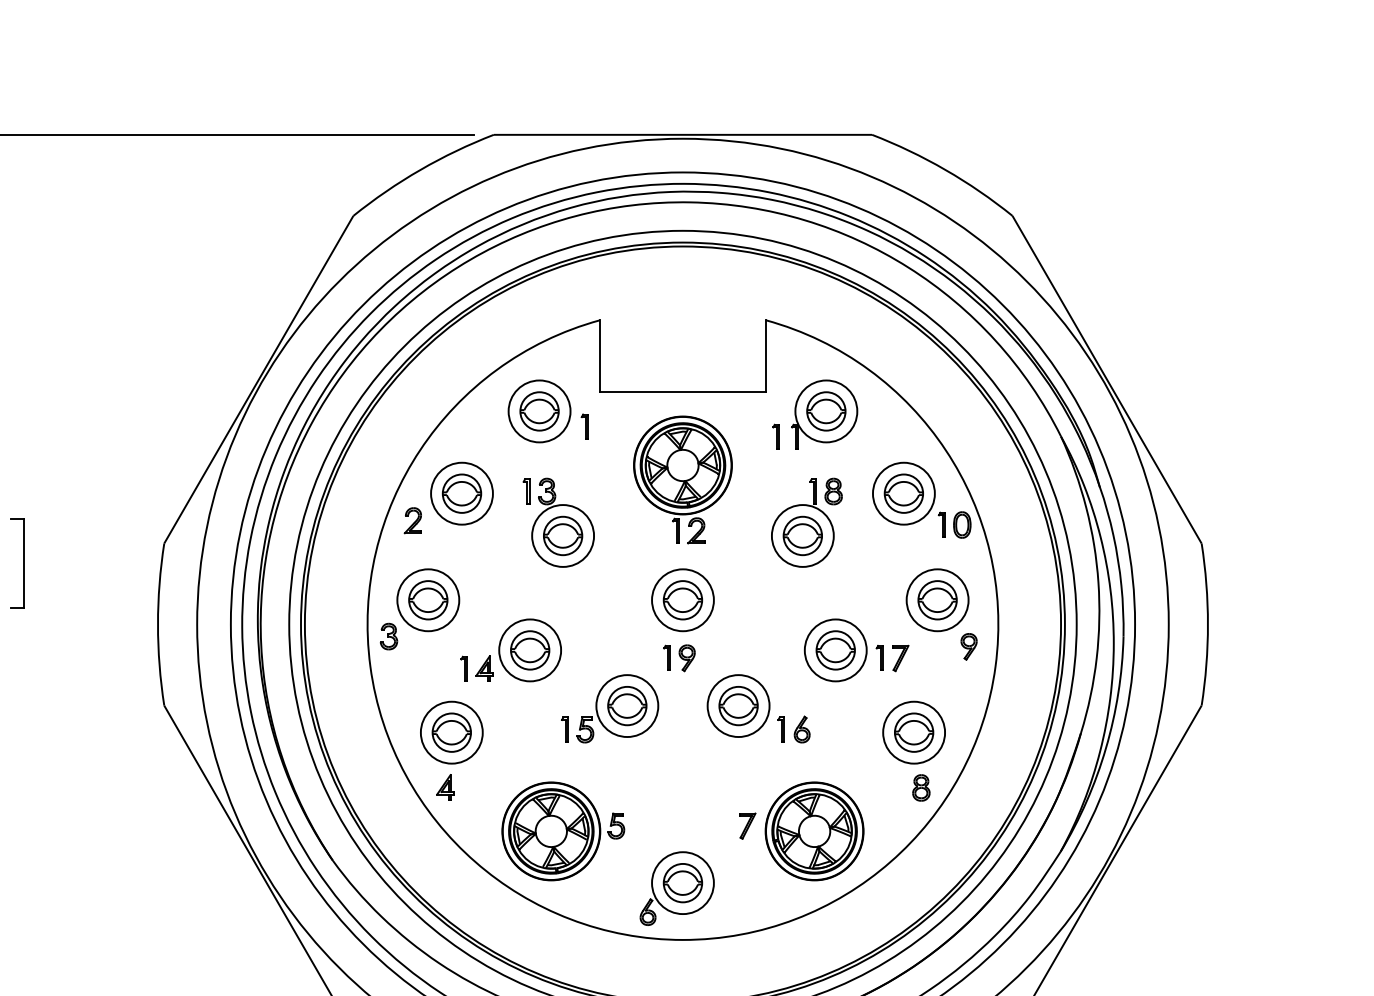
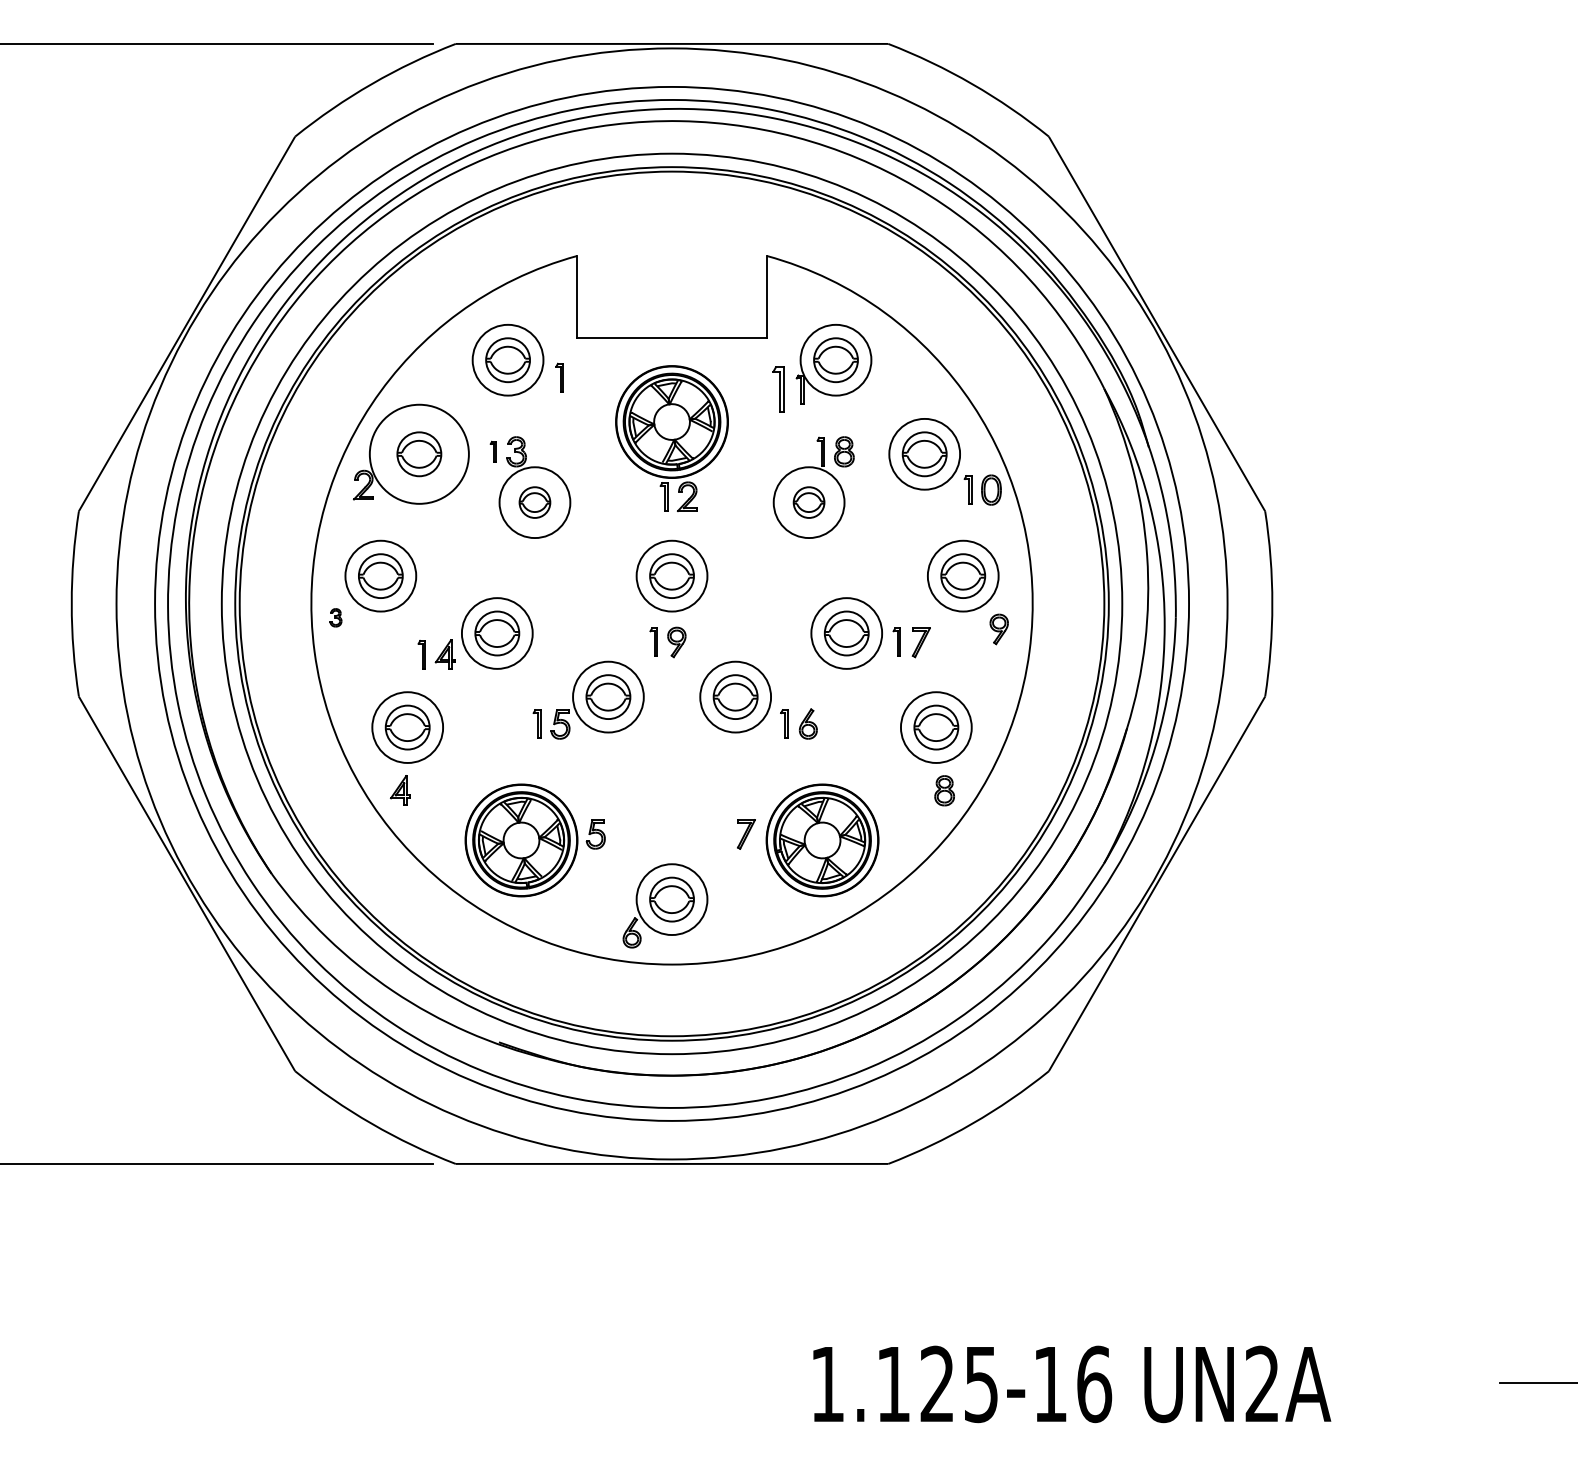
part: (776, 437) -> (778, 389), size x1.6
part: (525, 491) -> (492, 451), size x0.7
circle: (461, 493) -> (418, 453), size x1.4
part: (562, 535) -> (534, 502), size x0.7
part: (802, 535) -> (808, 502), size x0.7
part: (388, 636) -> (335, 617), size x0.6

